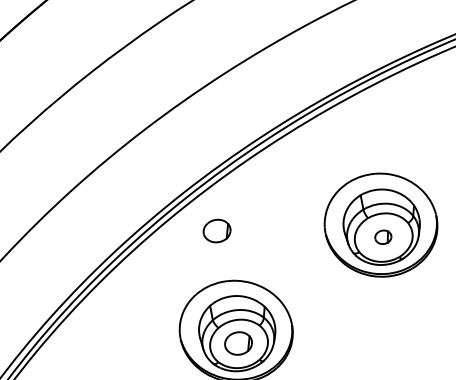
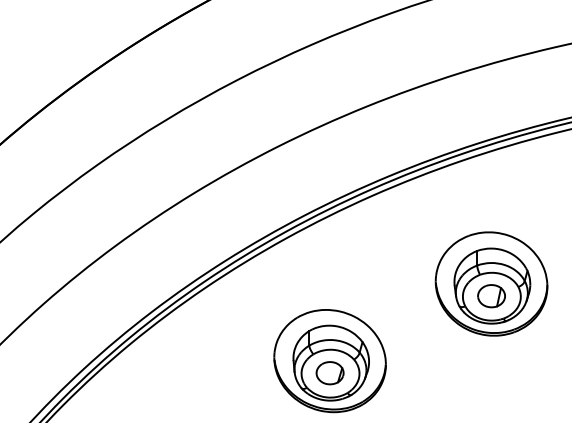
part: (216, 231) -> (329, 259), removed
part: (383, 237) -> (491, 296), size x1.67

